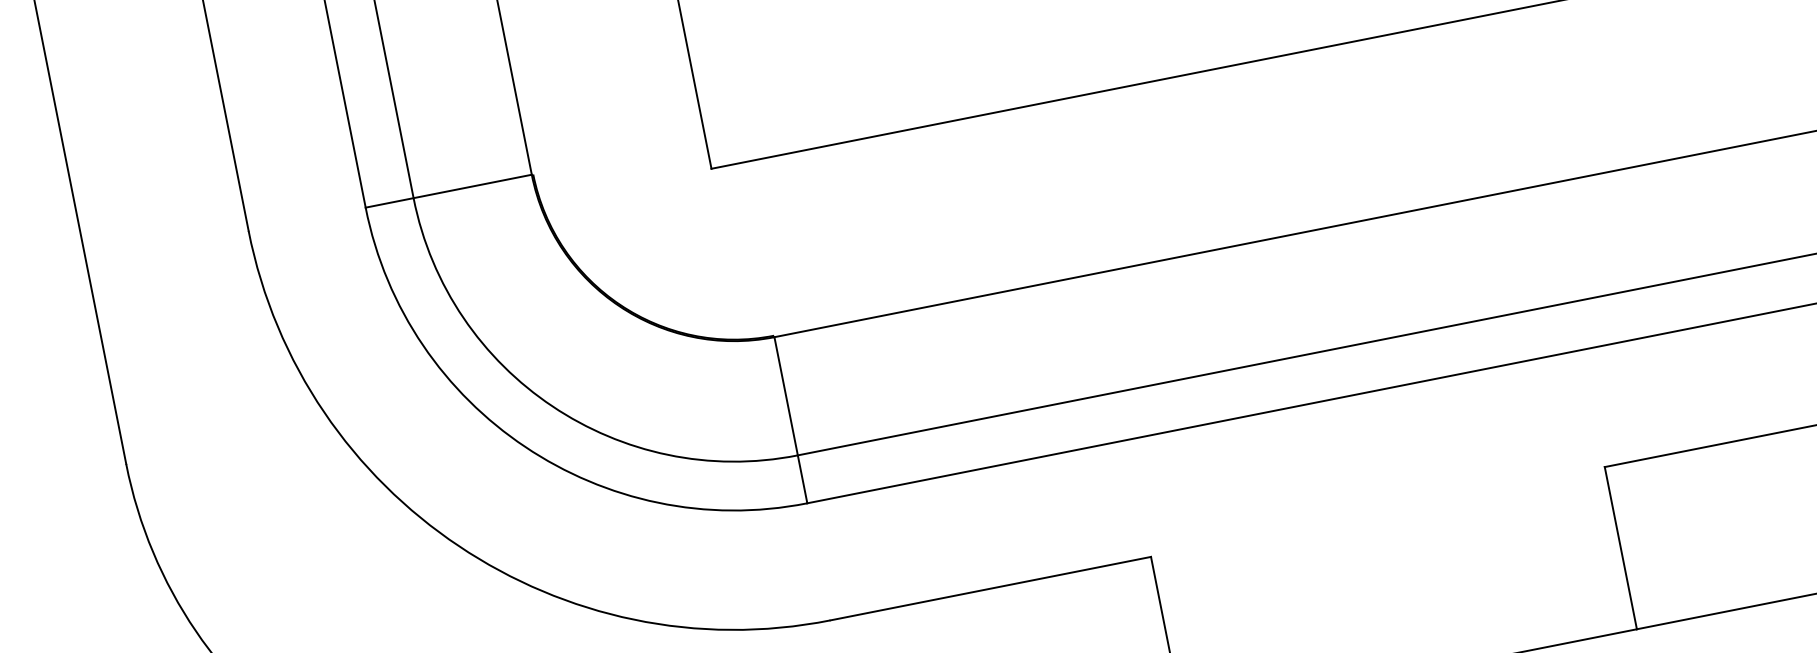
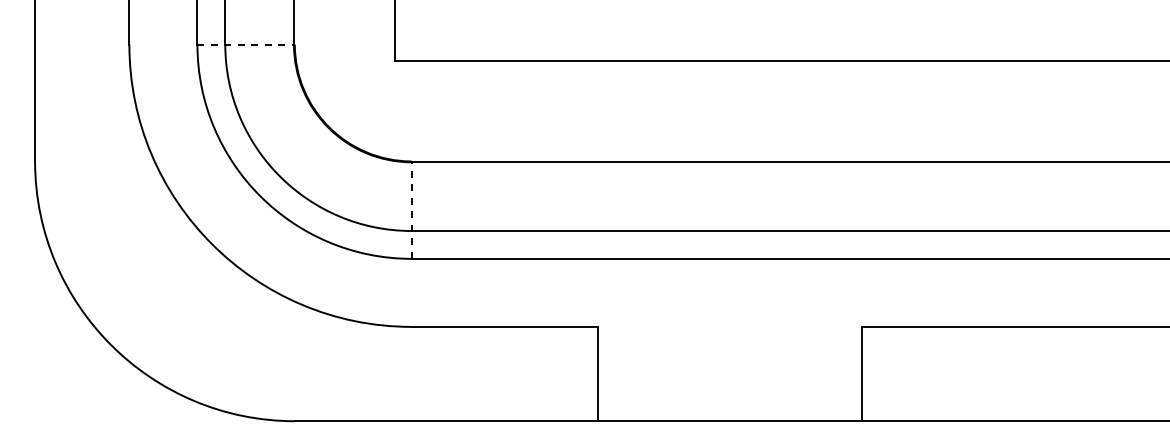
line: (450, 190) -> (246, 44), solid -> dashed
line: (790, 420) -> (411, 210), solid -> dashed

